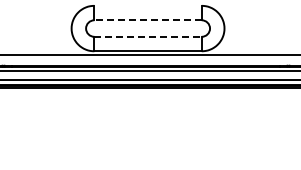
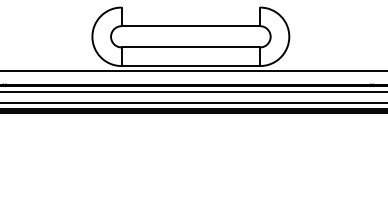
line: (148, 20) -> (191, 26), dashed -> solid
line: (148, 36) -> (191, 47), dashed -> solid

